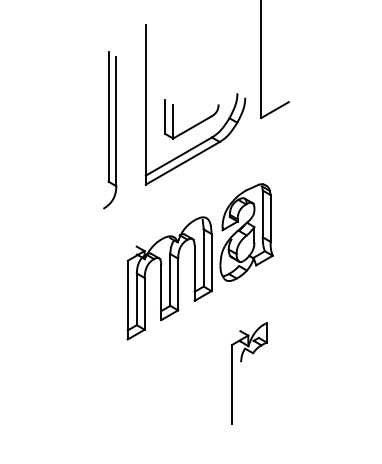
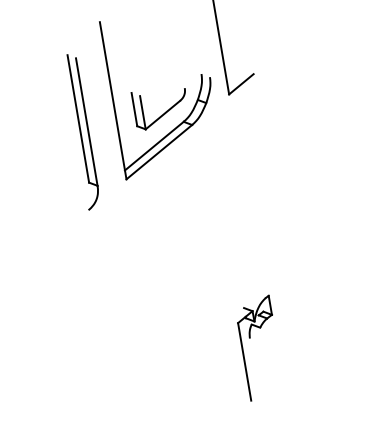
part: (199, 261) -> (192, 246), removed

